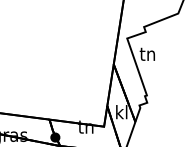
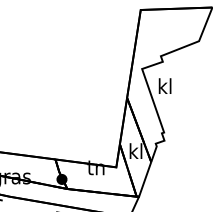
text: (147, 53) -> (164, 85), tn -> kl

